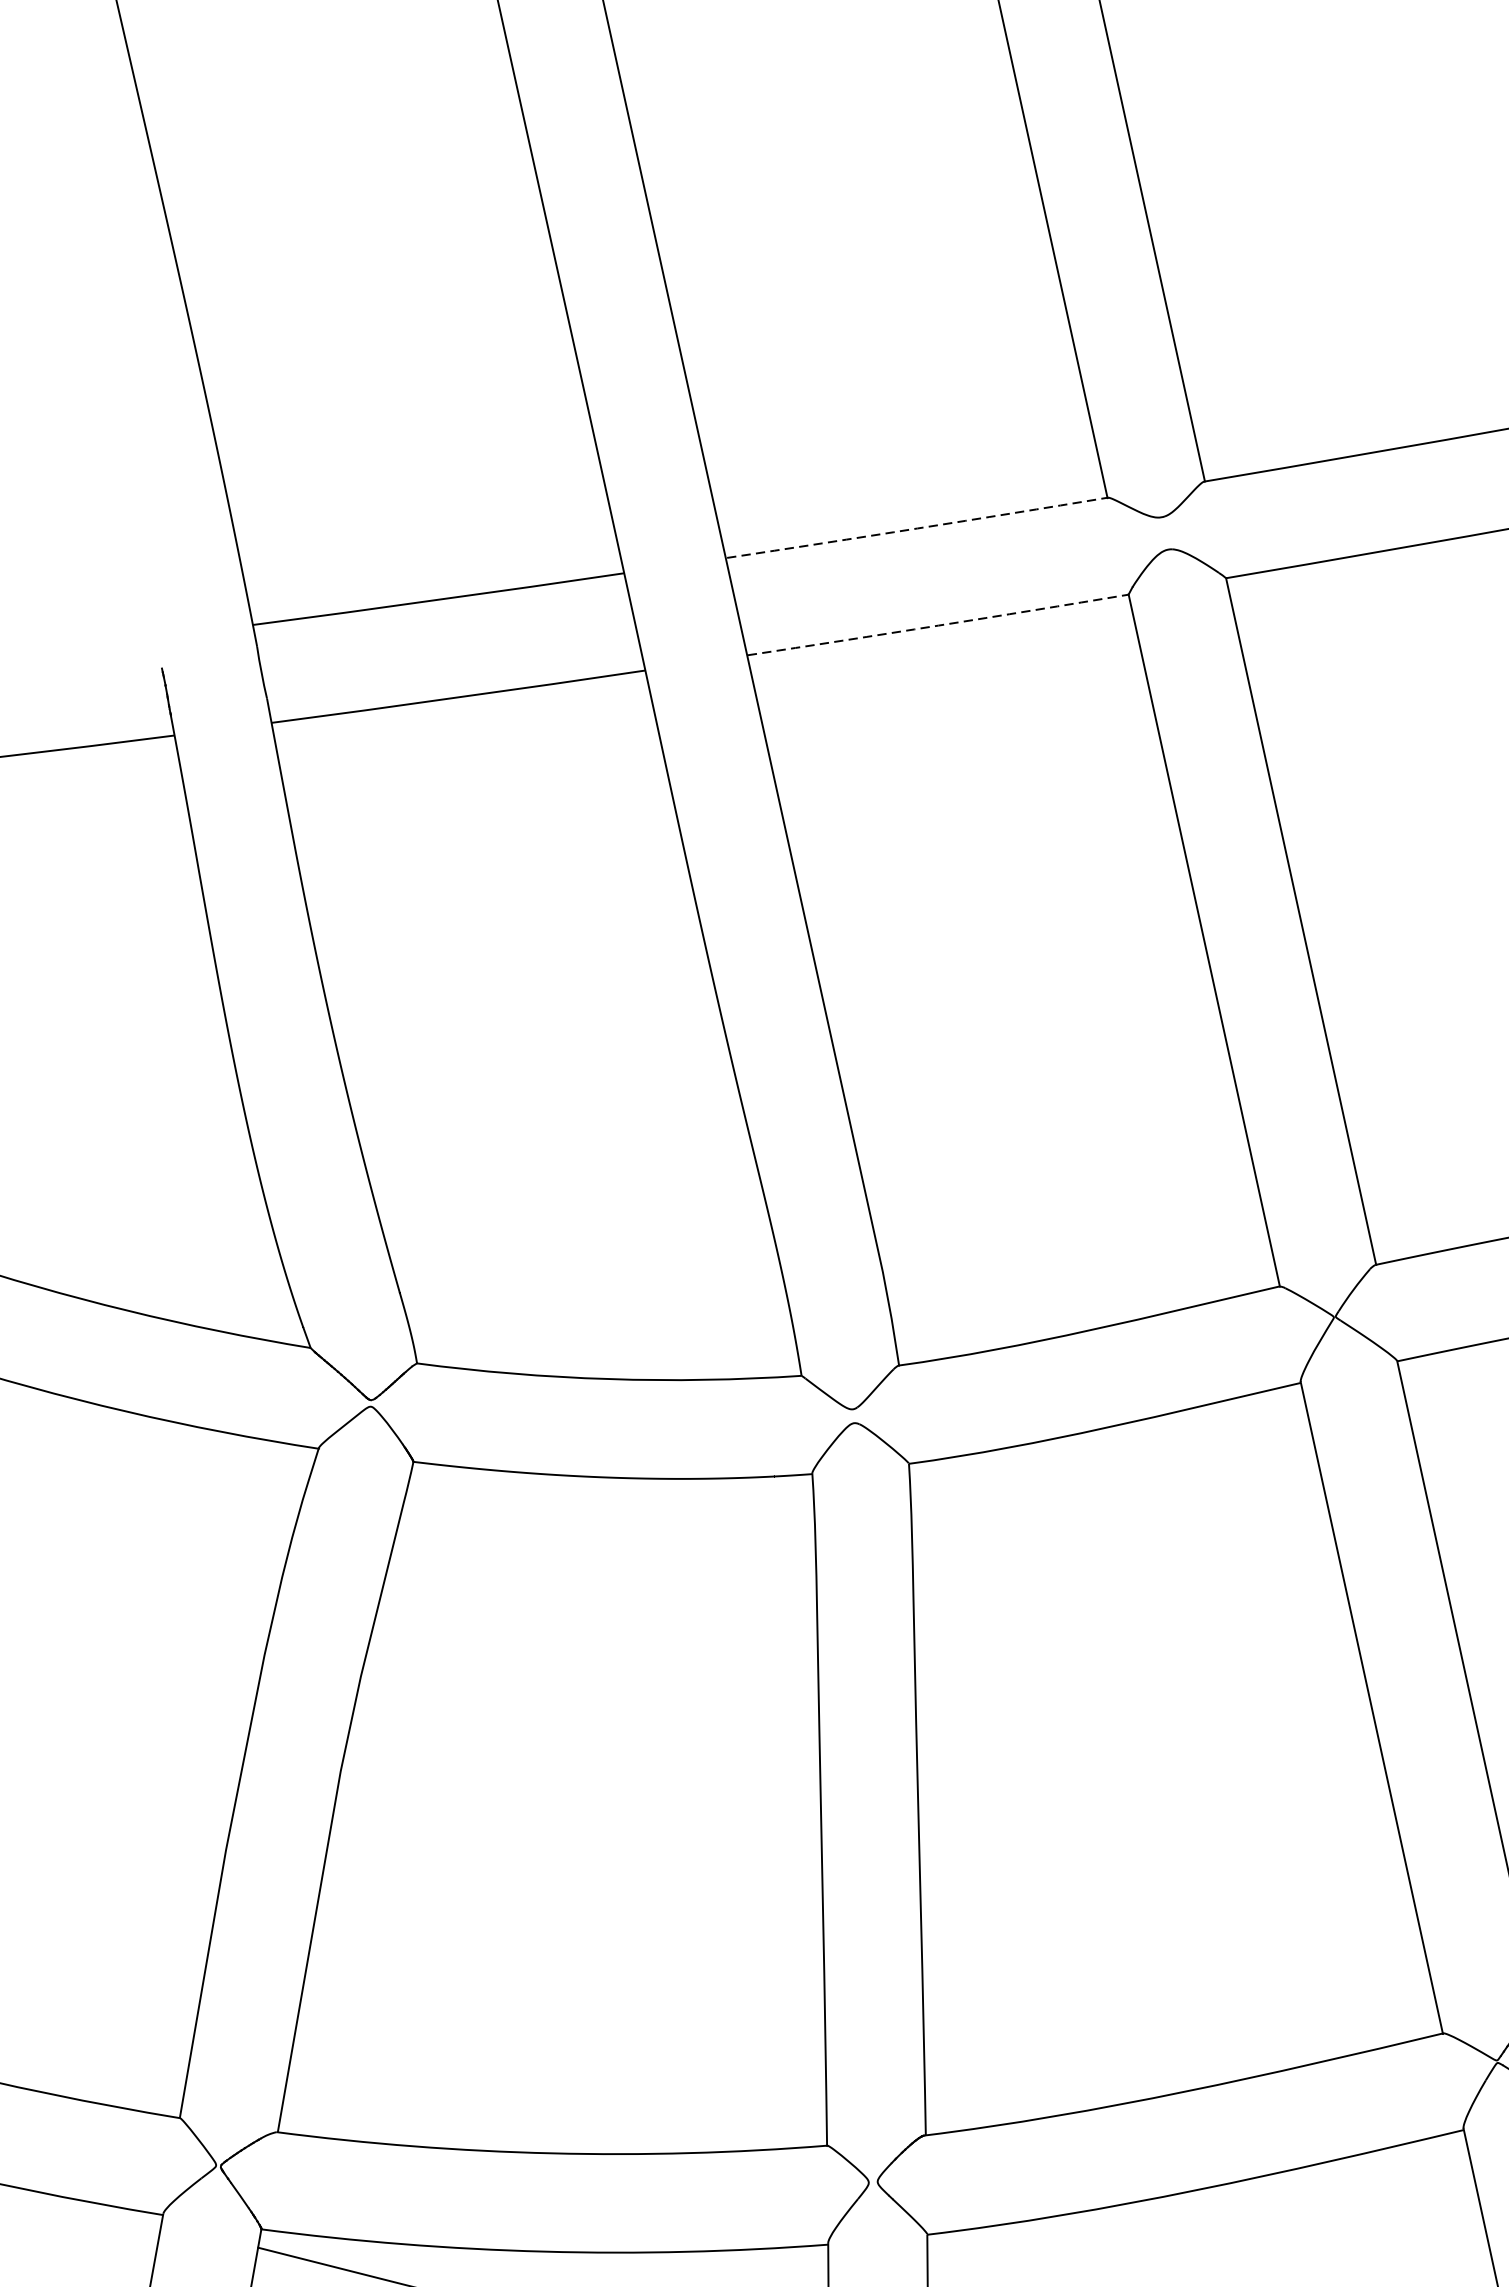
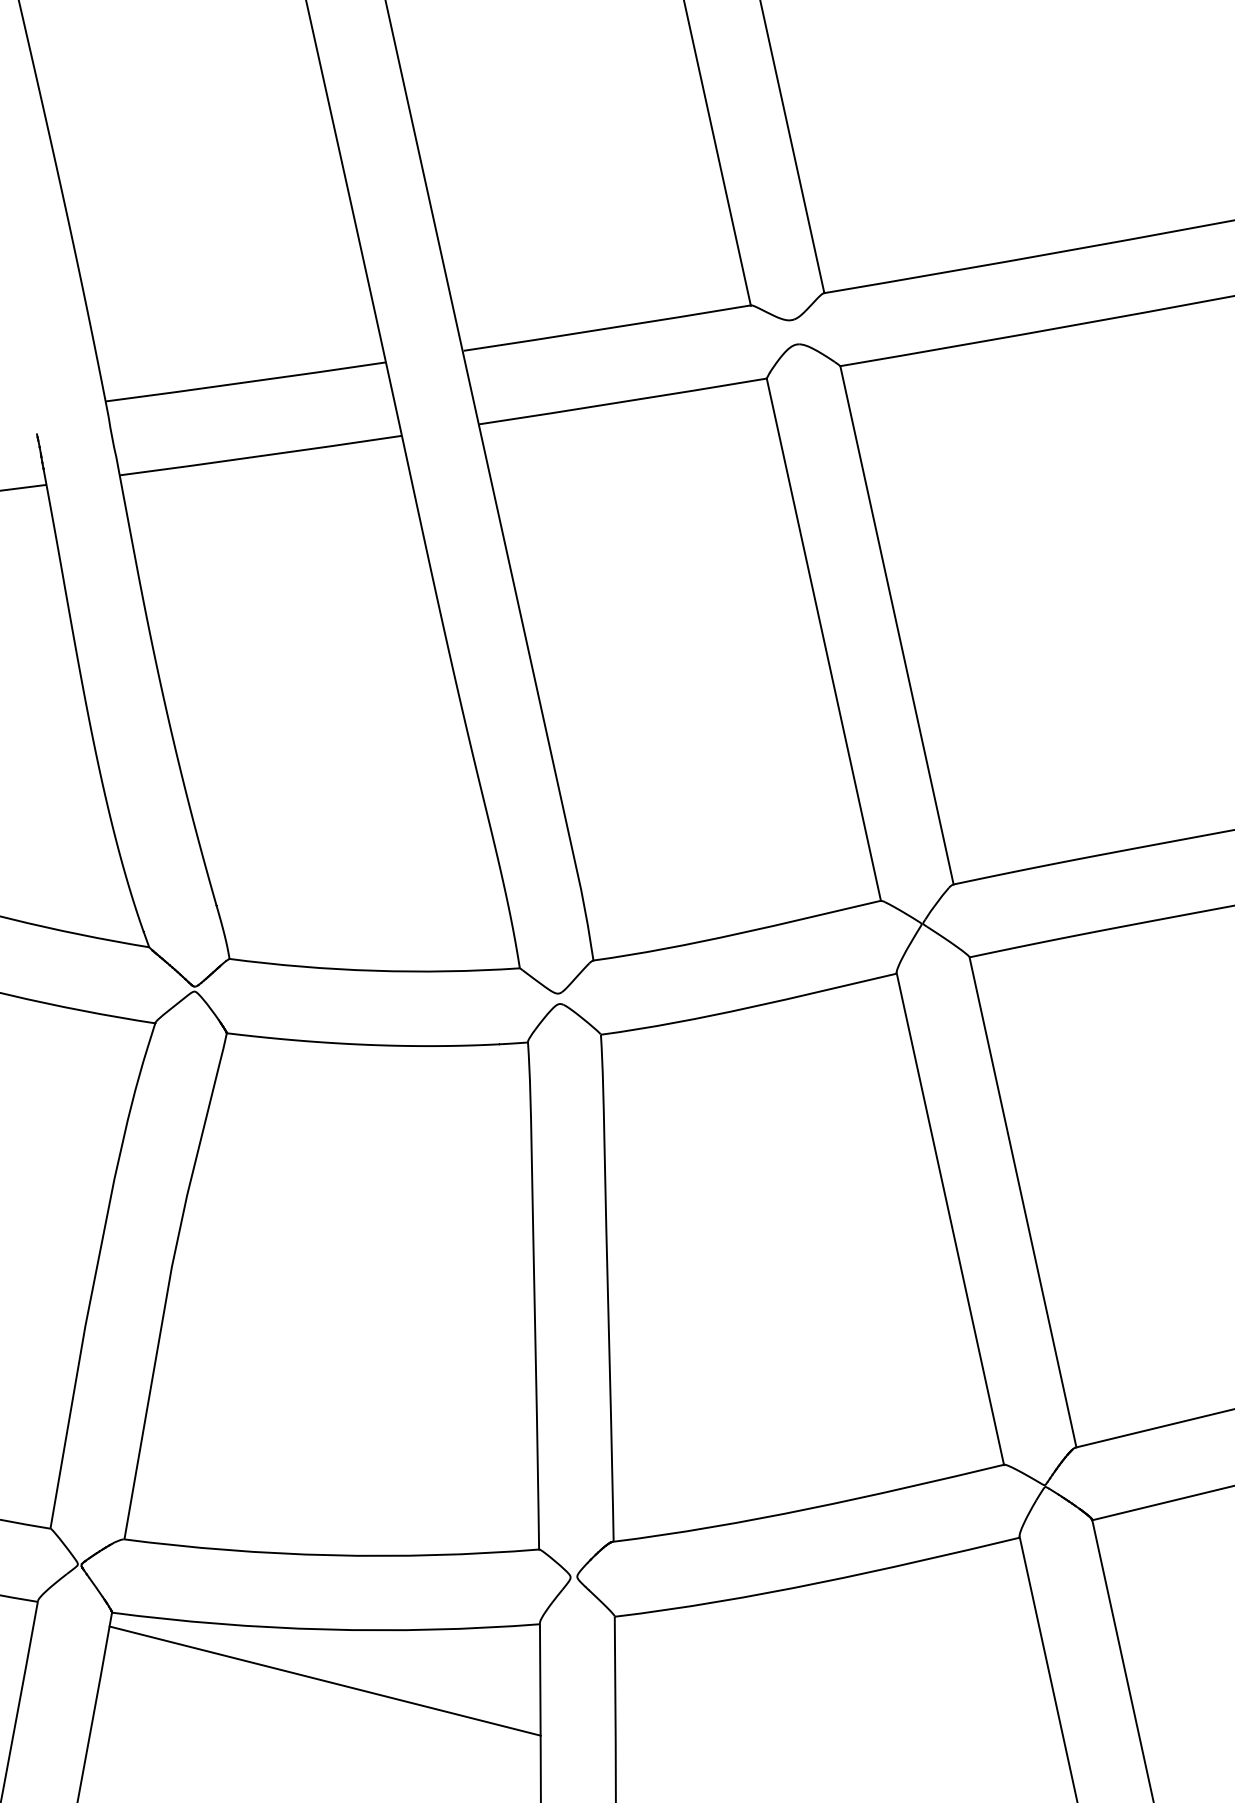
arc: (917, 528) -> (607, 328), dashed -> solid
arc: (938, 625) -> (623, 401), dashed -> solid

